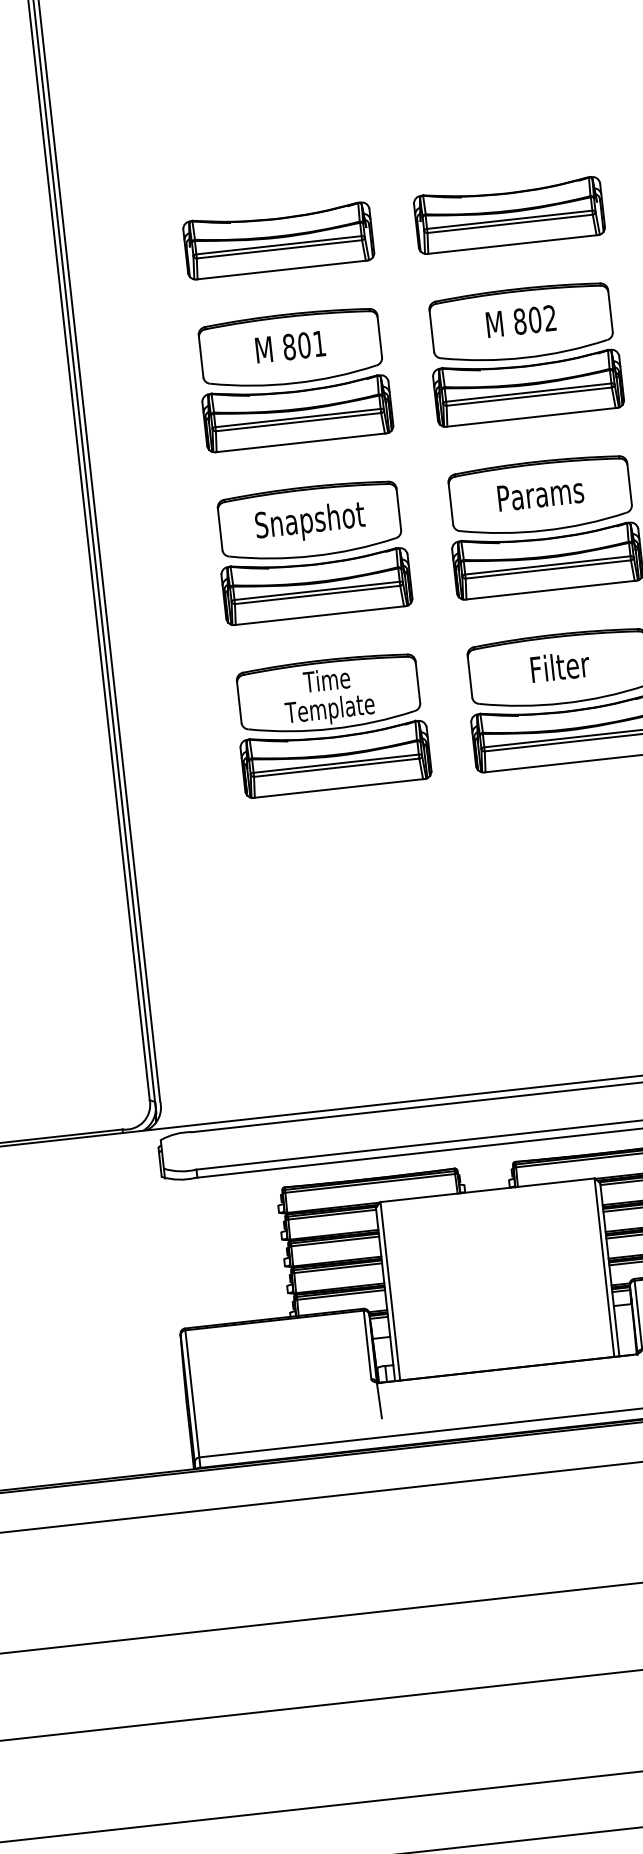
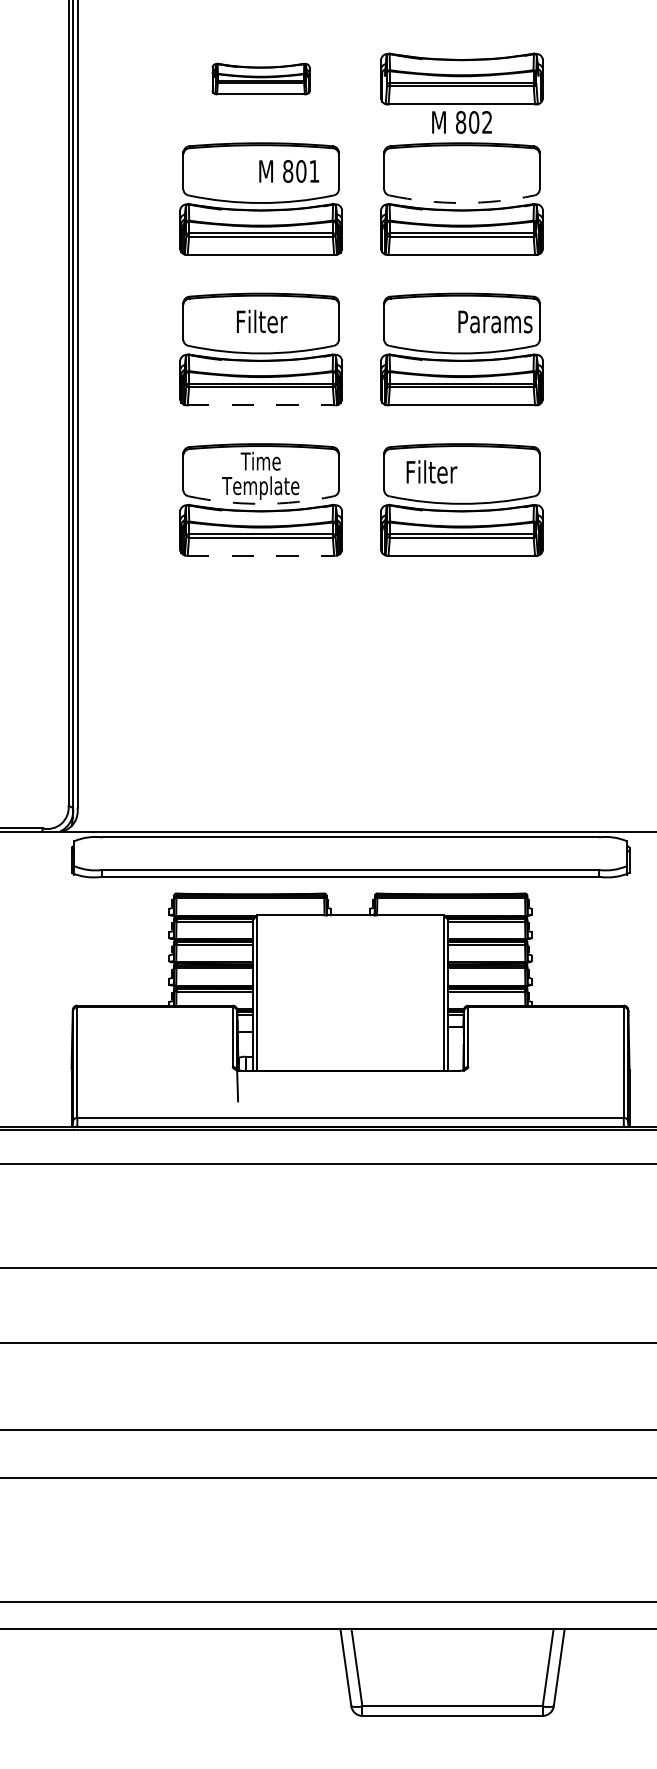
part: (277, 240) -> (260, 78), size x0.6
text: (520, 321) -> (461, 122), moved
text: (290, 346) -> (289, 171), moved
arc: (525, 358) -> (462, 203), solid -> dashed
text: (540, 493) -> (495, 321), moved
text: (310, 522) -> (261, 324), Snapshot -> Filter
line: (320, 615) -> (261, 405), solid -> dashed
text: (559, 666) -> (431, 471), moved
arc: (332, 728) -> (261, 503), solid -> dashed
line: (339, 788) -> (261, 555), solid -> dashed

